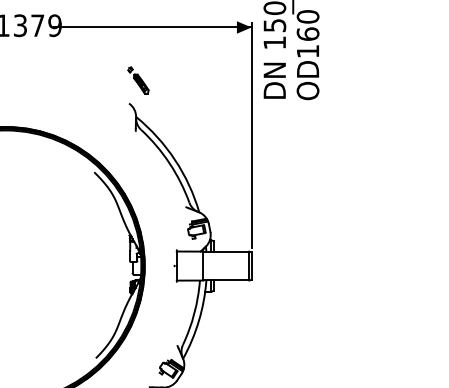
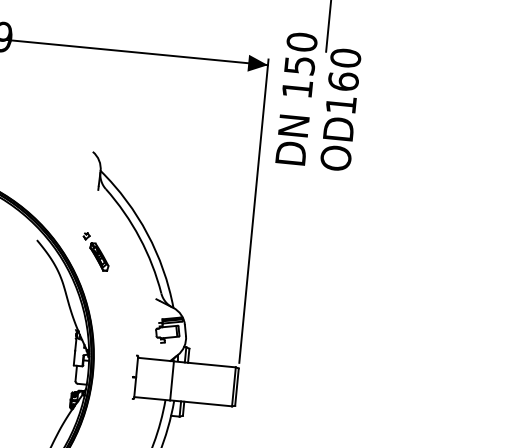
part: (138, 80) -> (96, 251), moved

